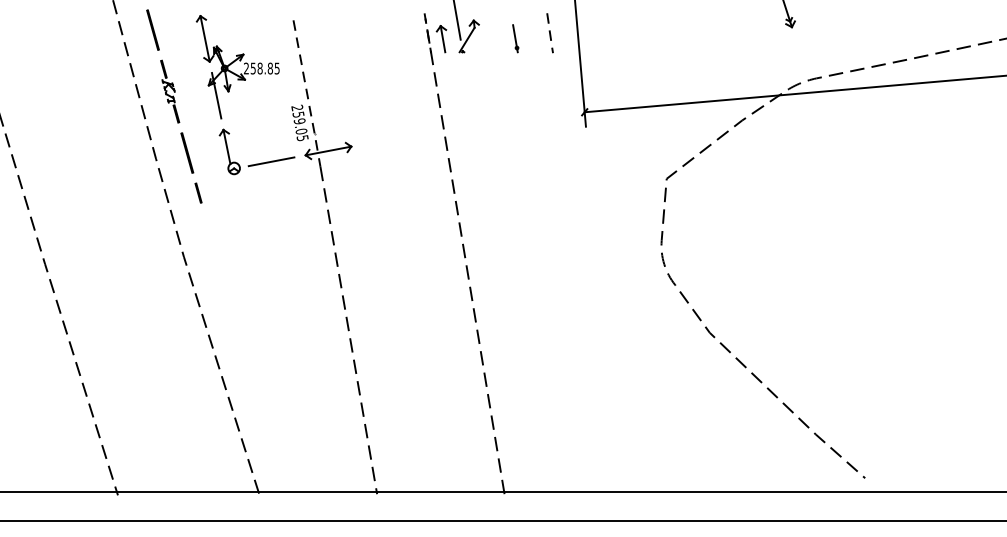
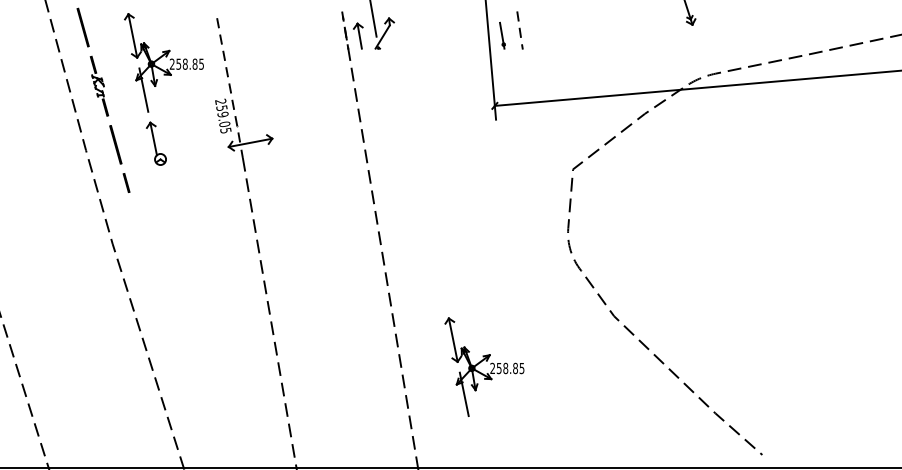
part: (549, 33) -> (519, 30), moved
part: (515, 38) -> (502, 35), moved
line: (271, 161) -> (196, 152), removed
part: (573, 386) -> (484, 367), added

